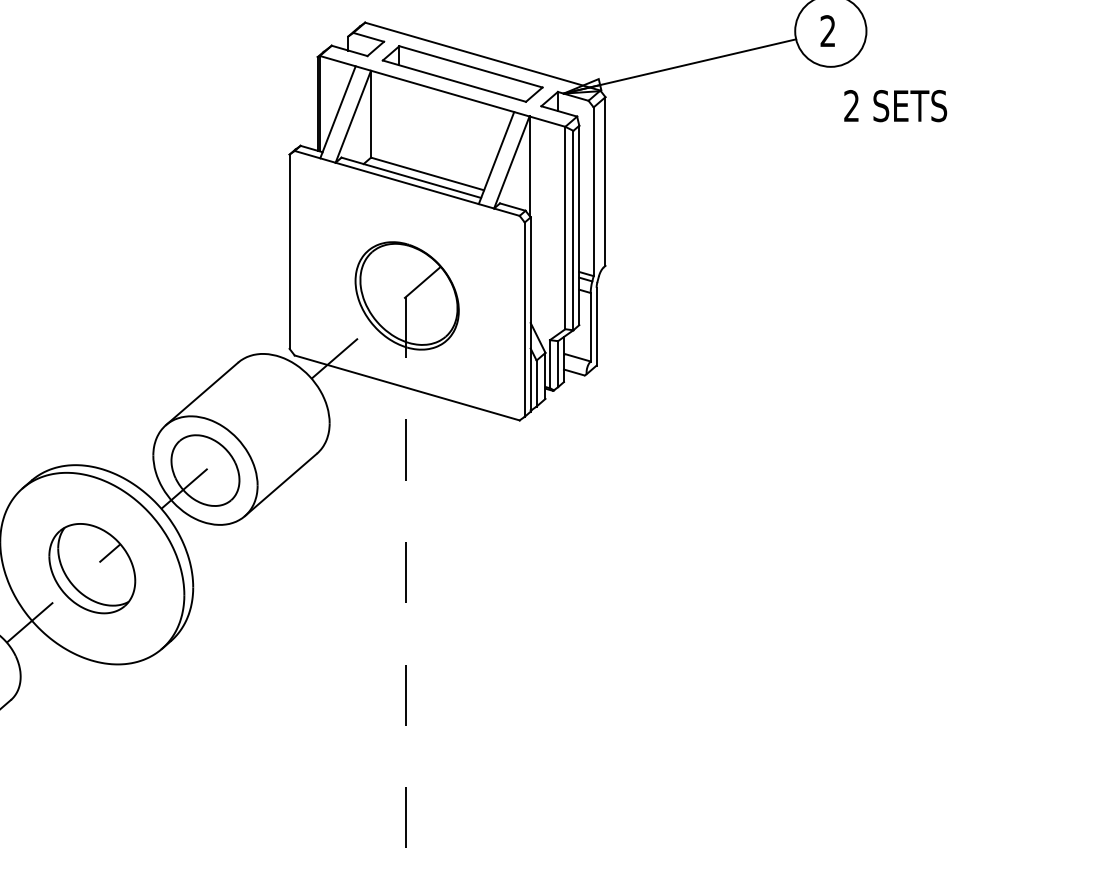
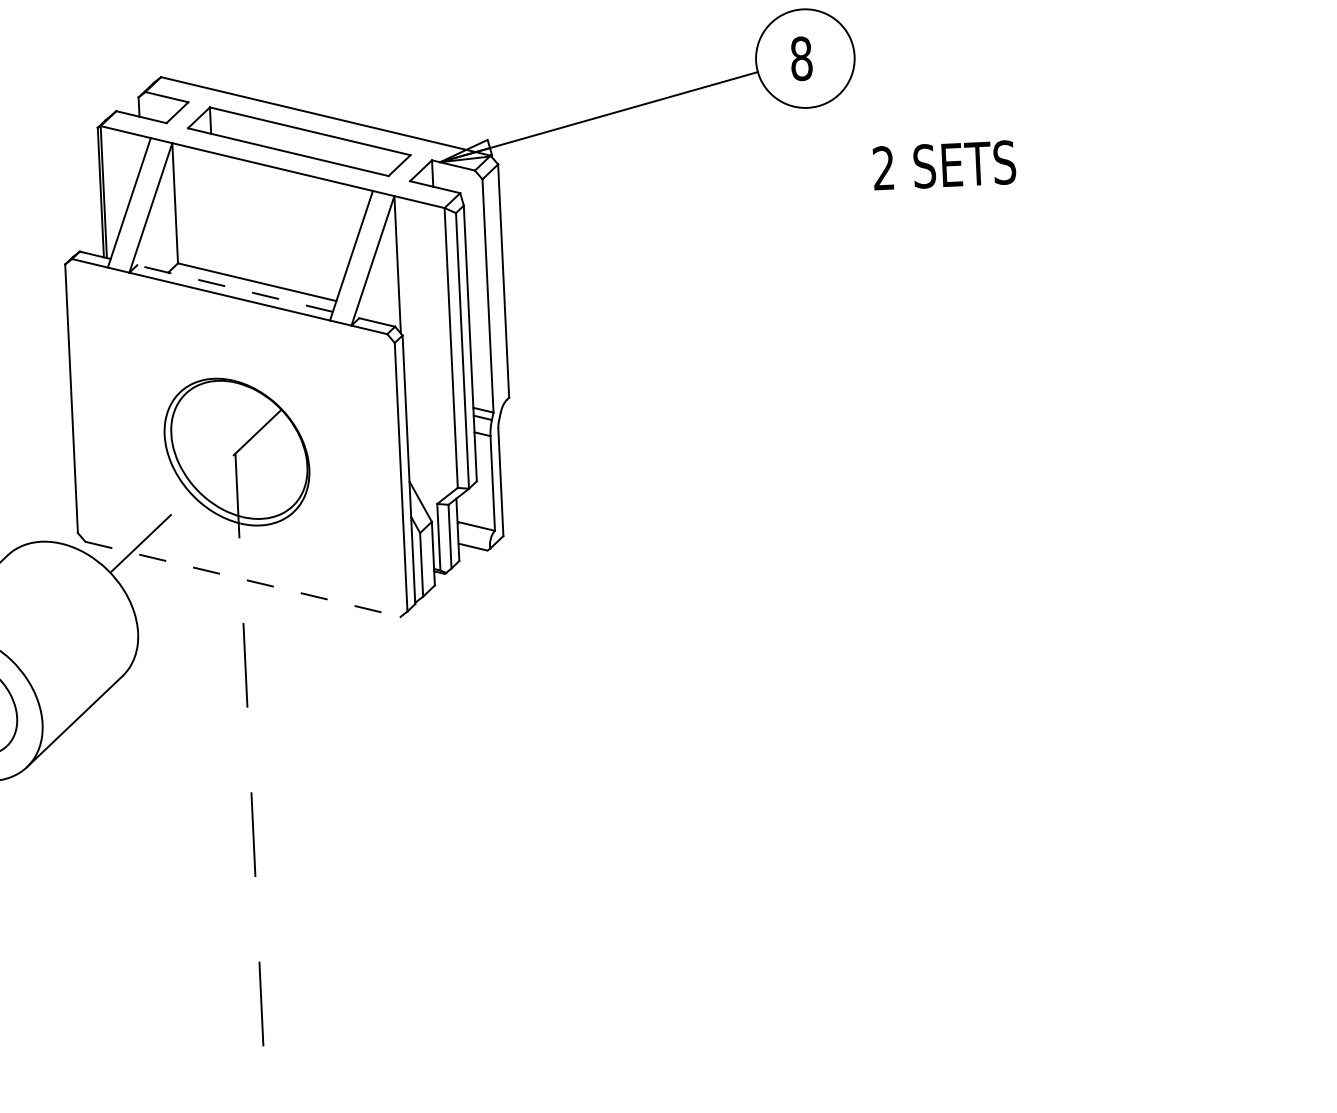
text: (827, 31) -> (800, 59), 2 -> 8
text: (895, 106) -> (944, 166), moved
line: (411, 177) -> (235, 288), solid -> dashed
line: (407, 388) -> (243, 580), solid -> dashed

